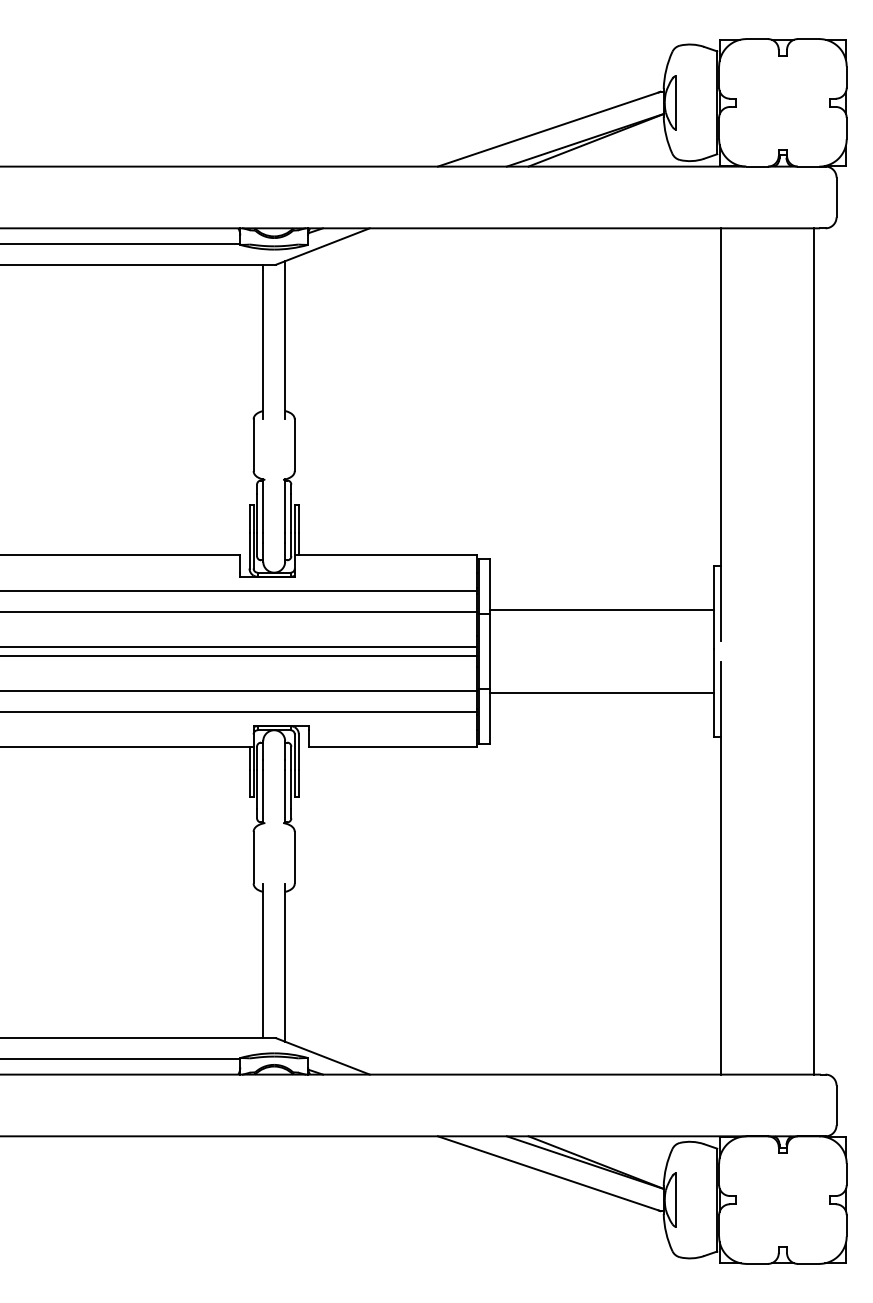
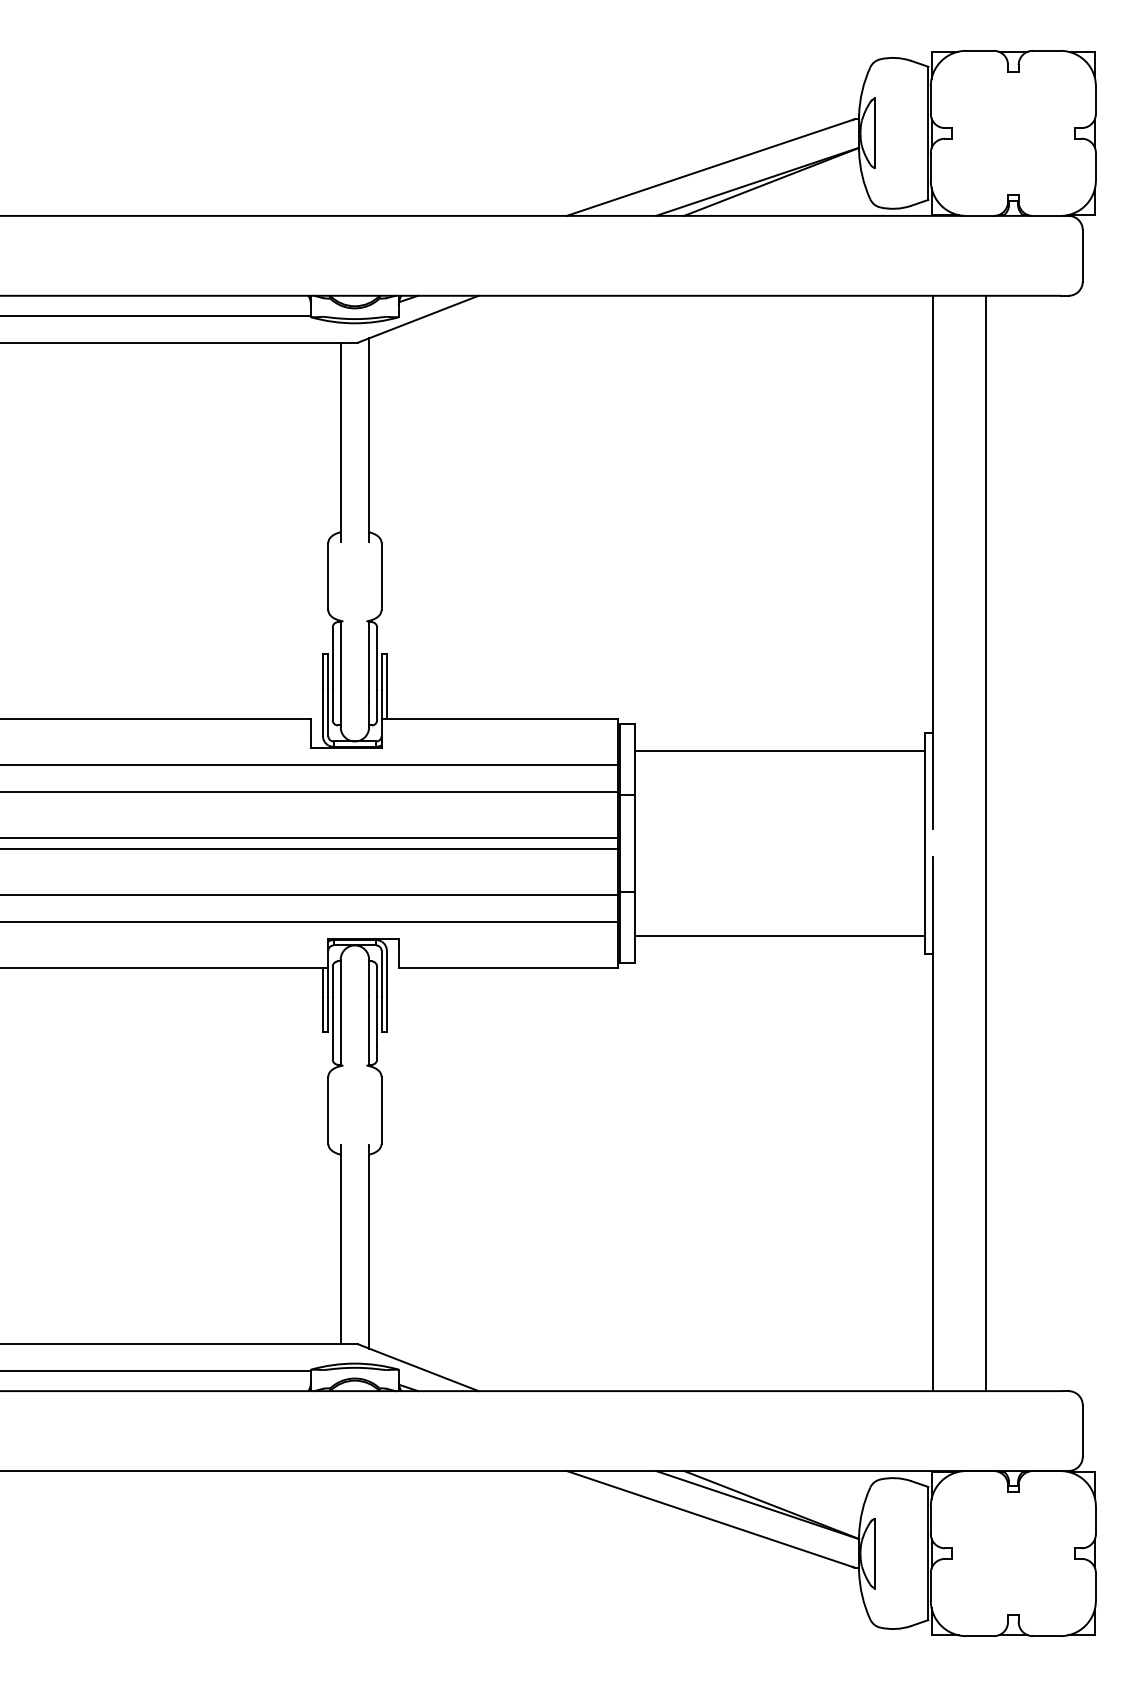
line: (602, 610) -> (779, 751), moved
line: (813, 651) -> (985, 843), moved
line: (602, 692) -> (779, 935), moved

